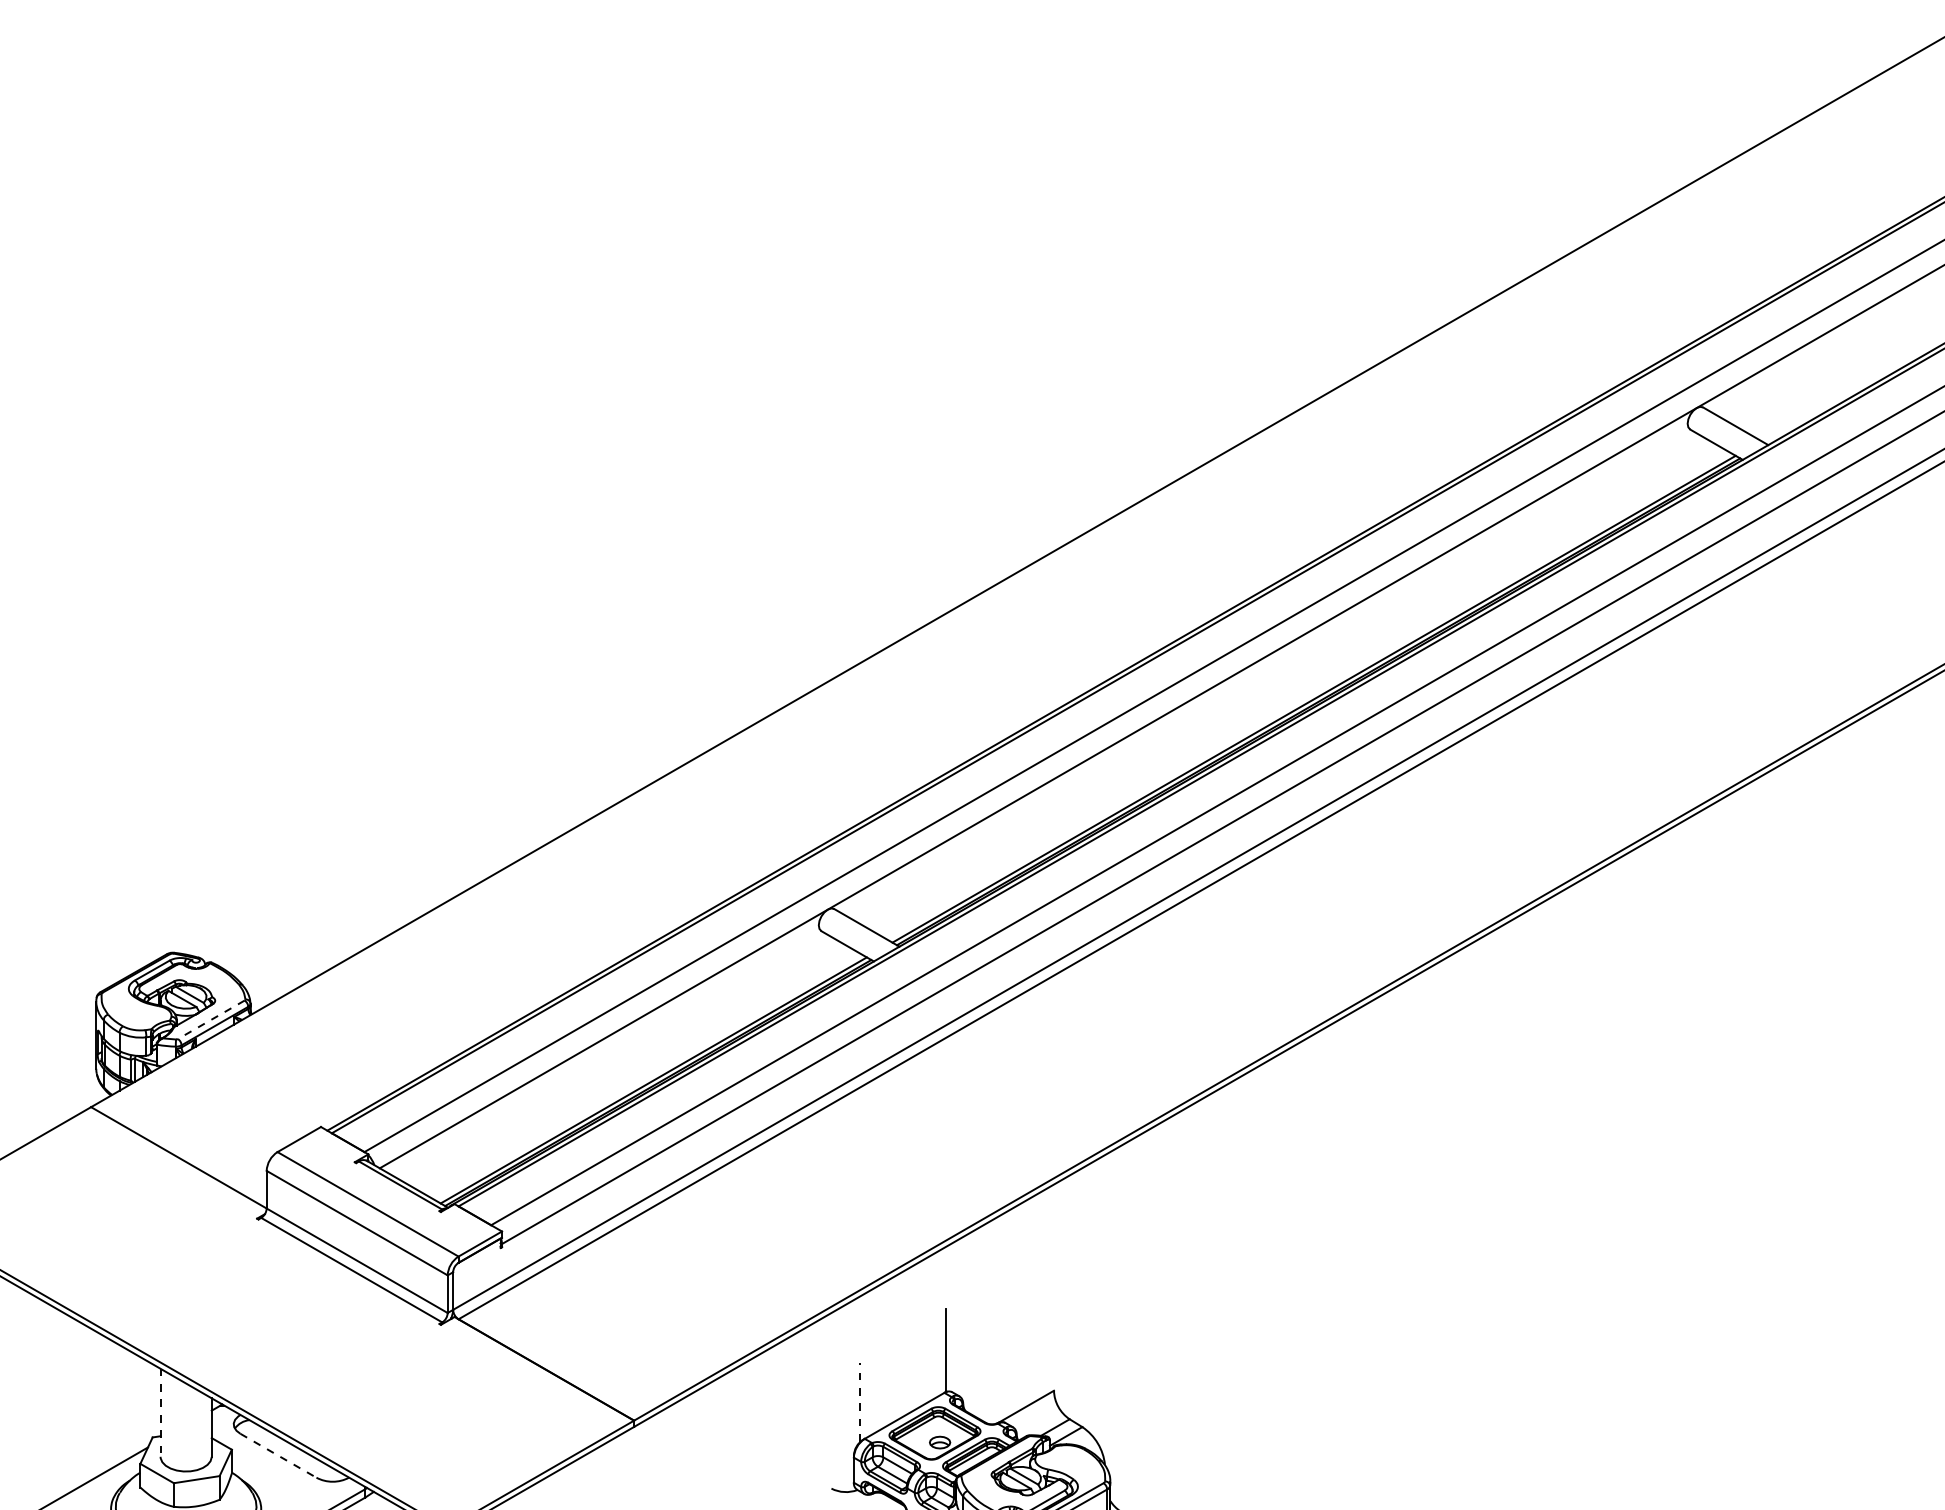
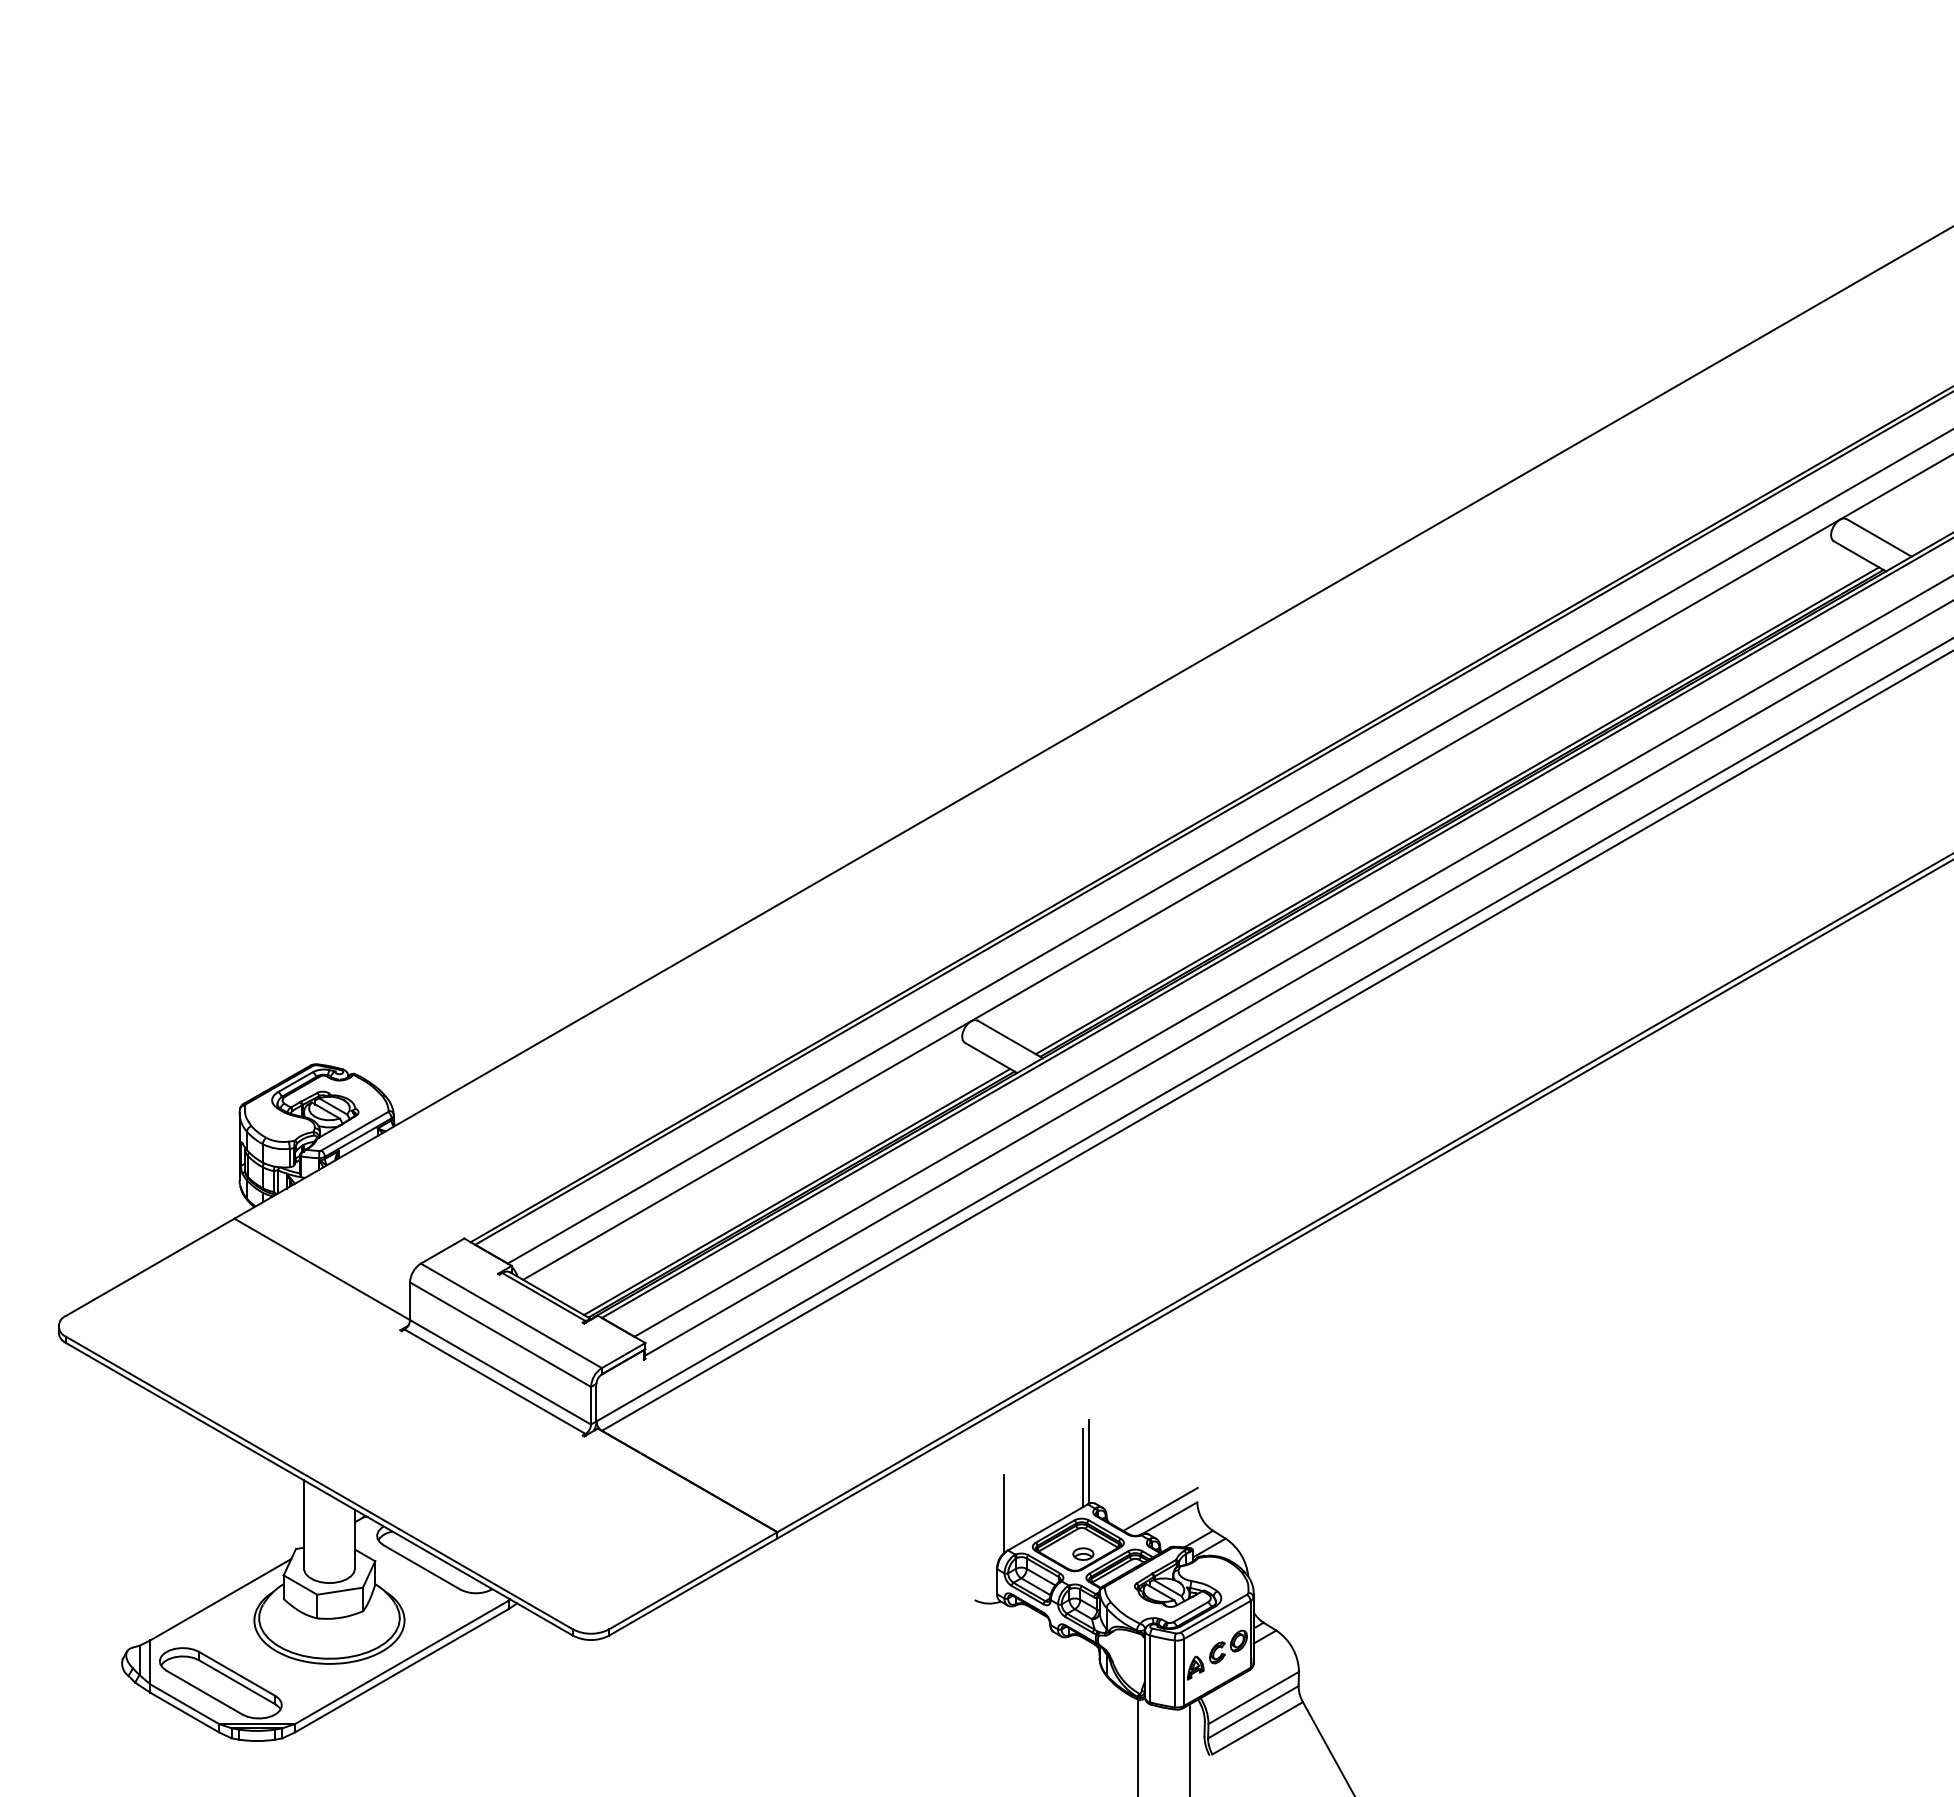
line: (211, 1019) -> (354, 1131), dashed -> solid
line: (940, 1355) -> (1083, 1467), added
line: (1017, 1396) -> (1160, 1508), added
line: (860, 1401) -> (1003, 1513), dashed -> solid
line: (160, 1412) -> (303, 1524), dashed -> solid
line: (278, 1455) -> (421, 1567), dashed -> solid

